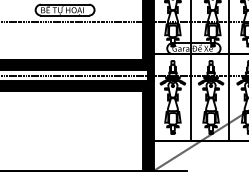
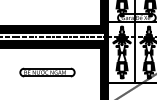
part: (67, 125) -> (47, 72), added

